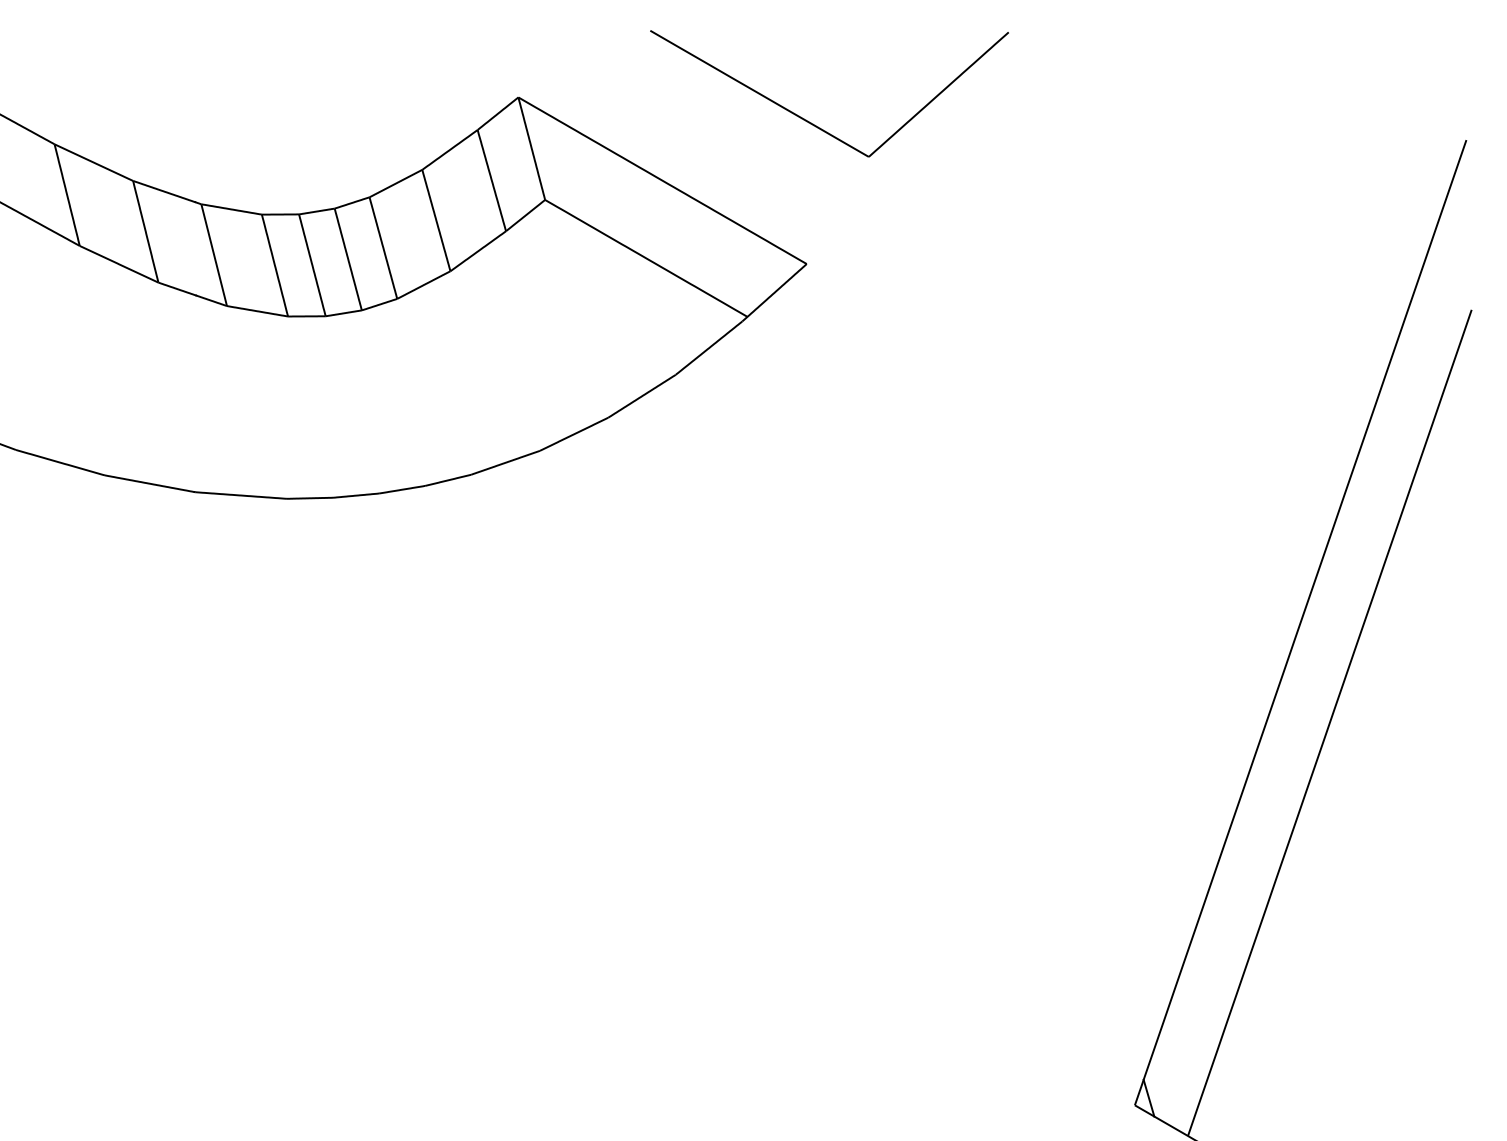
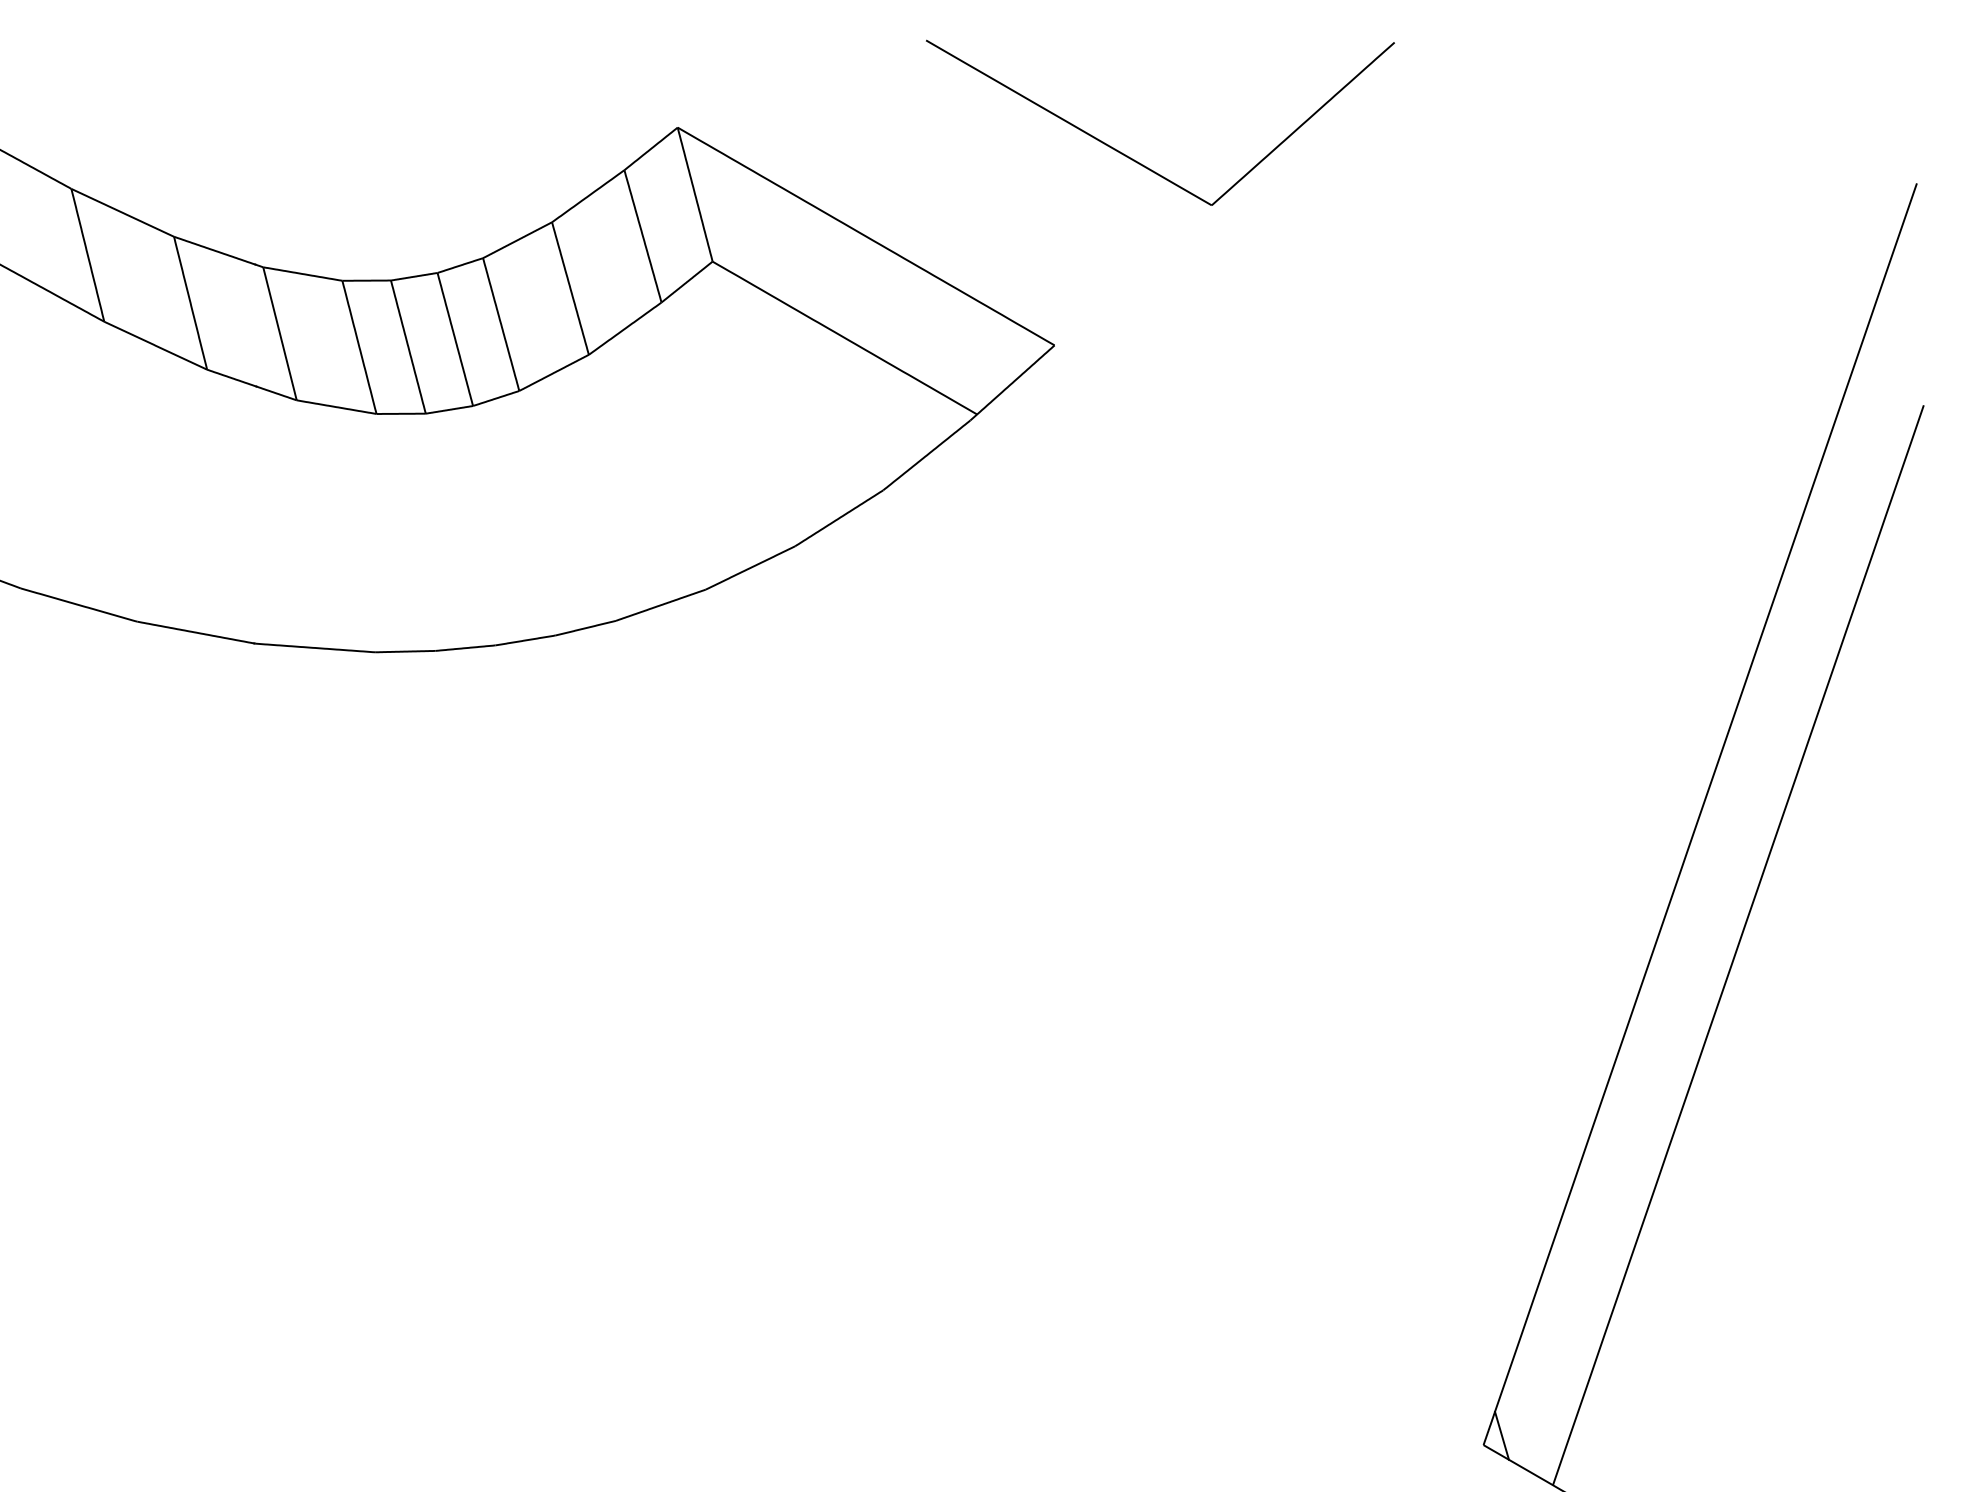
part: (811, 122) -> (1136, 160), moved

